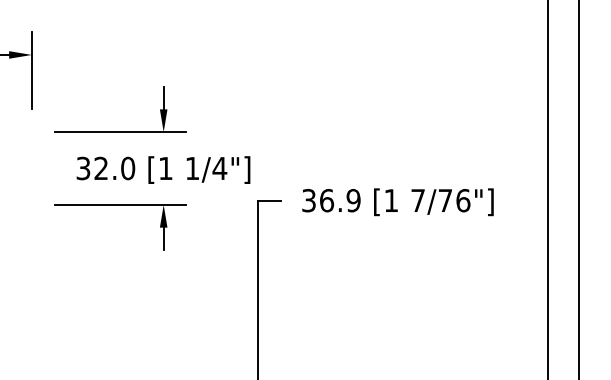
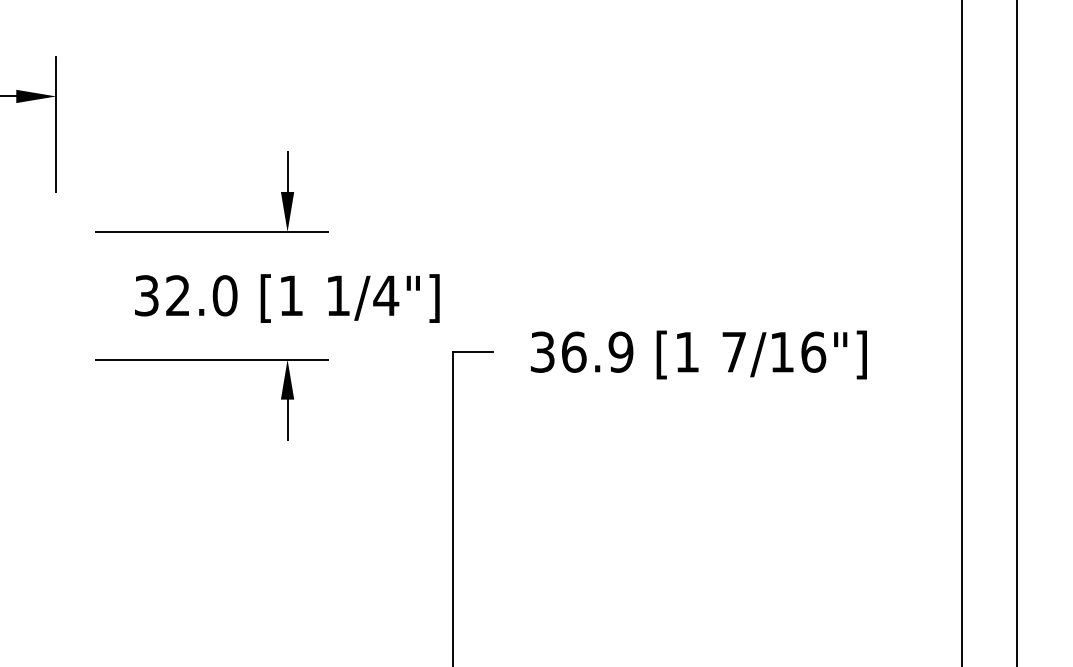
text: (445, 200) -> (782, 351), 7/76"] -> 7/16"]

